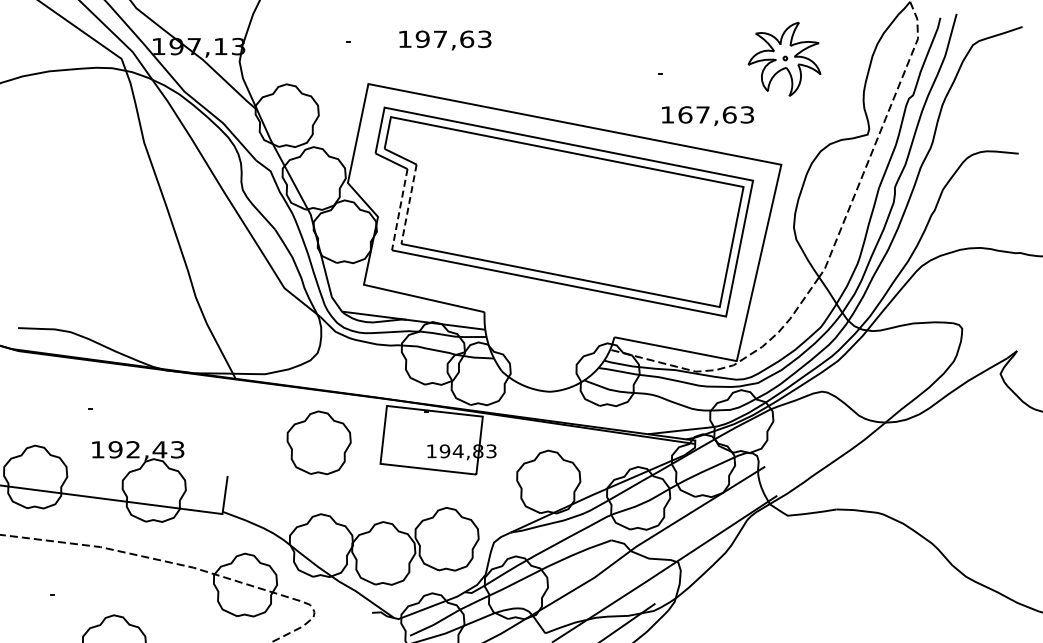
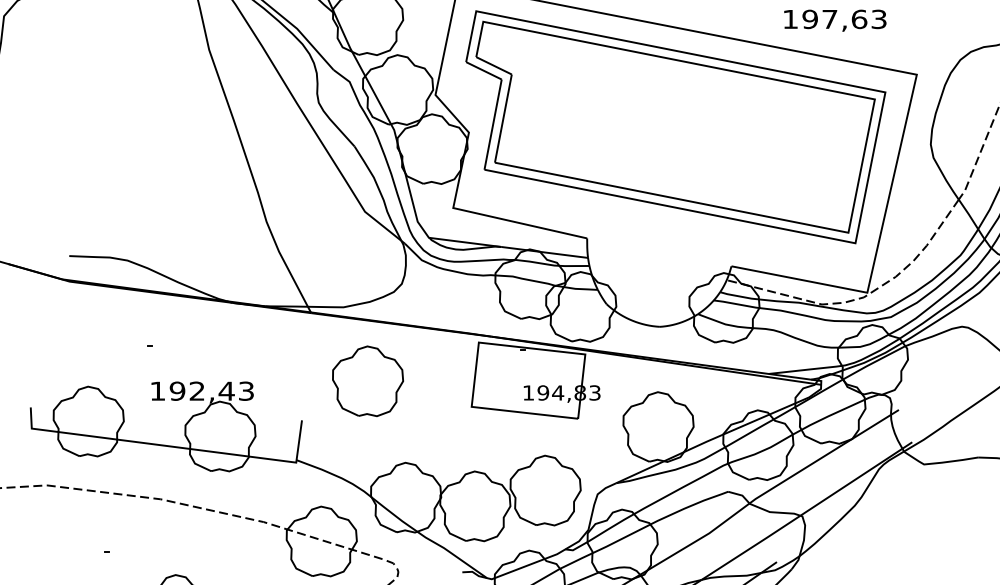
text: (685, 114) -> (810, 18), 167,63 -> 197,63
line: (408, 204) -> (502, 118), dashed -> solid
line: (399, 210) -> (492, 125), dashed -> solid
part: (318, 442) -> (367, 380), moved

